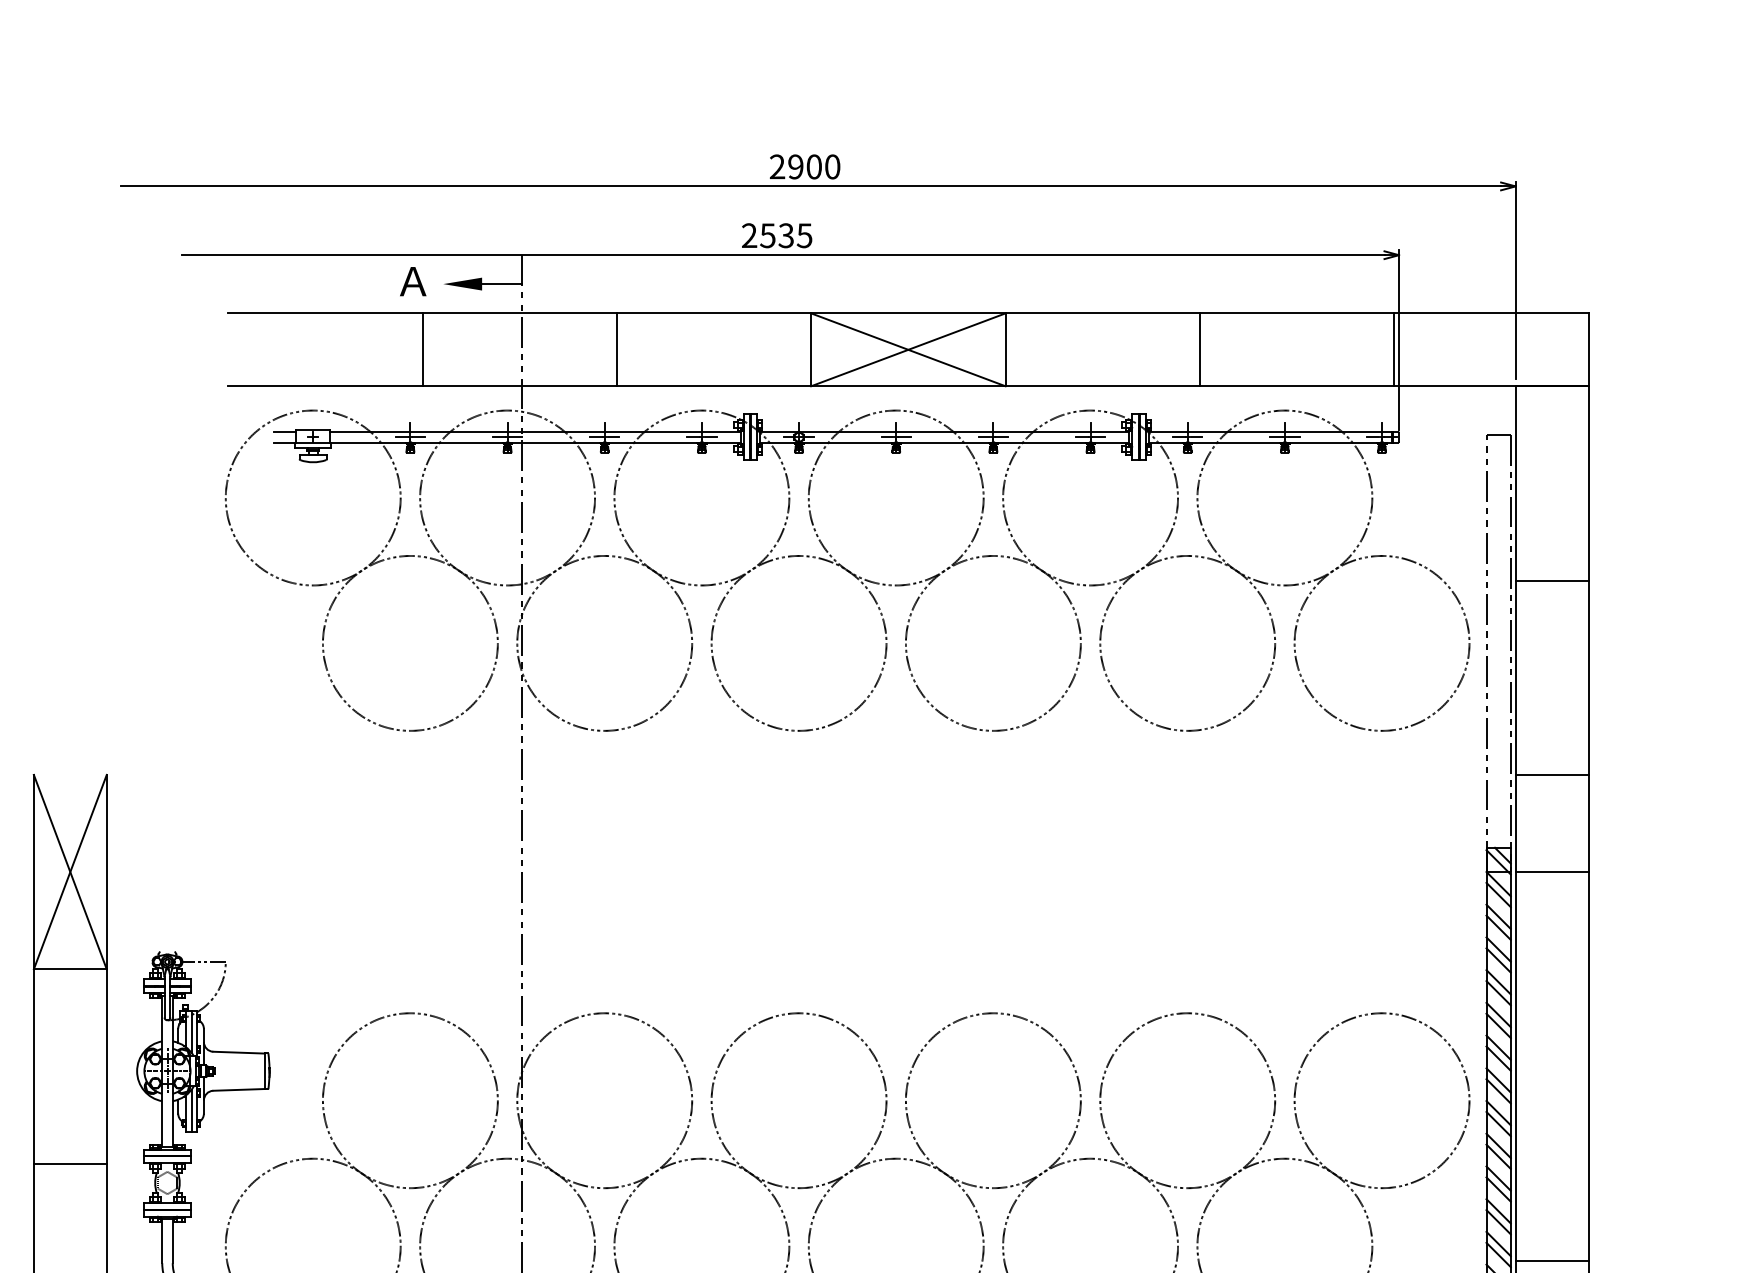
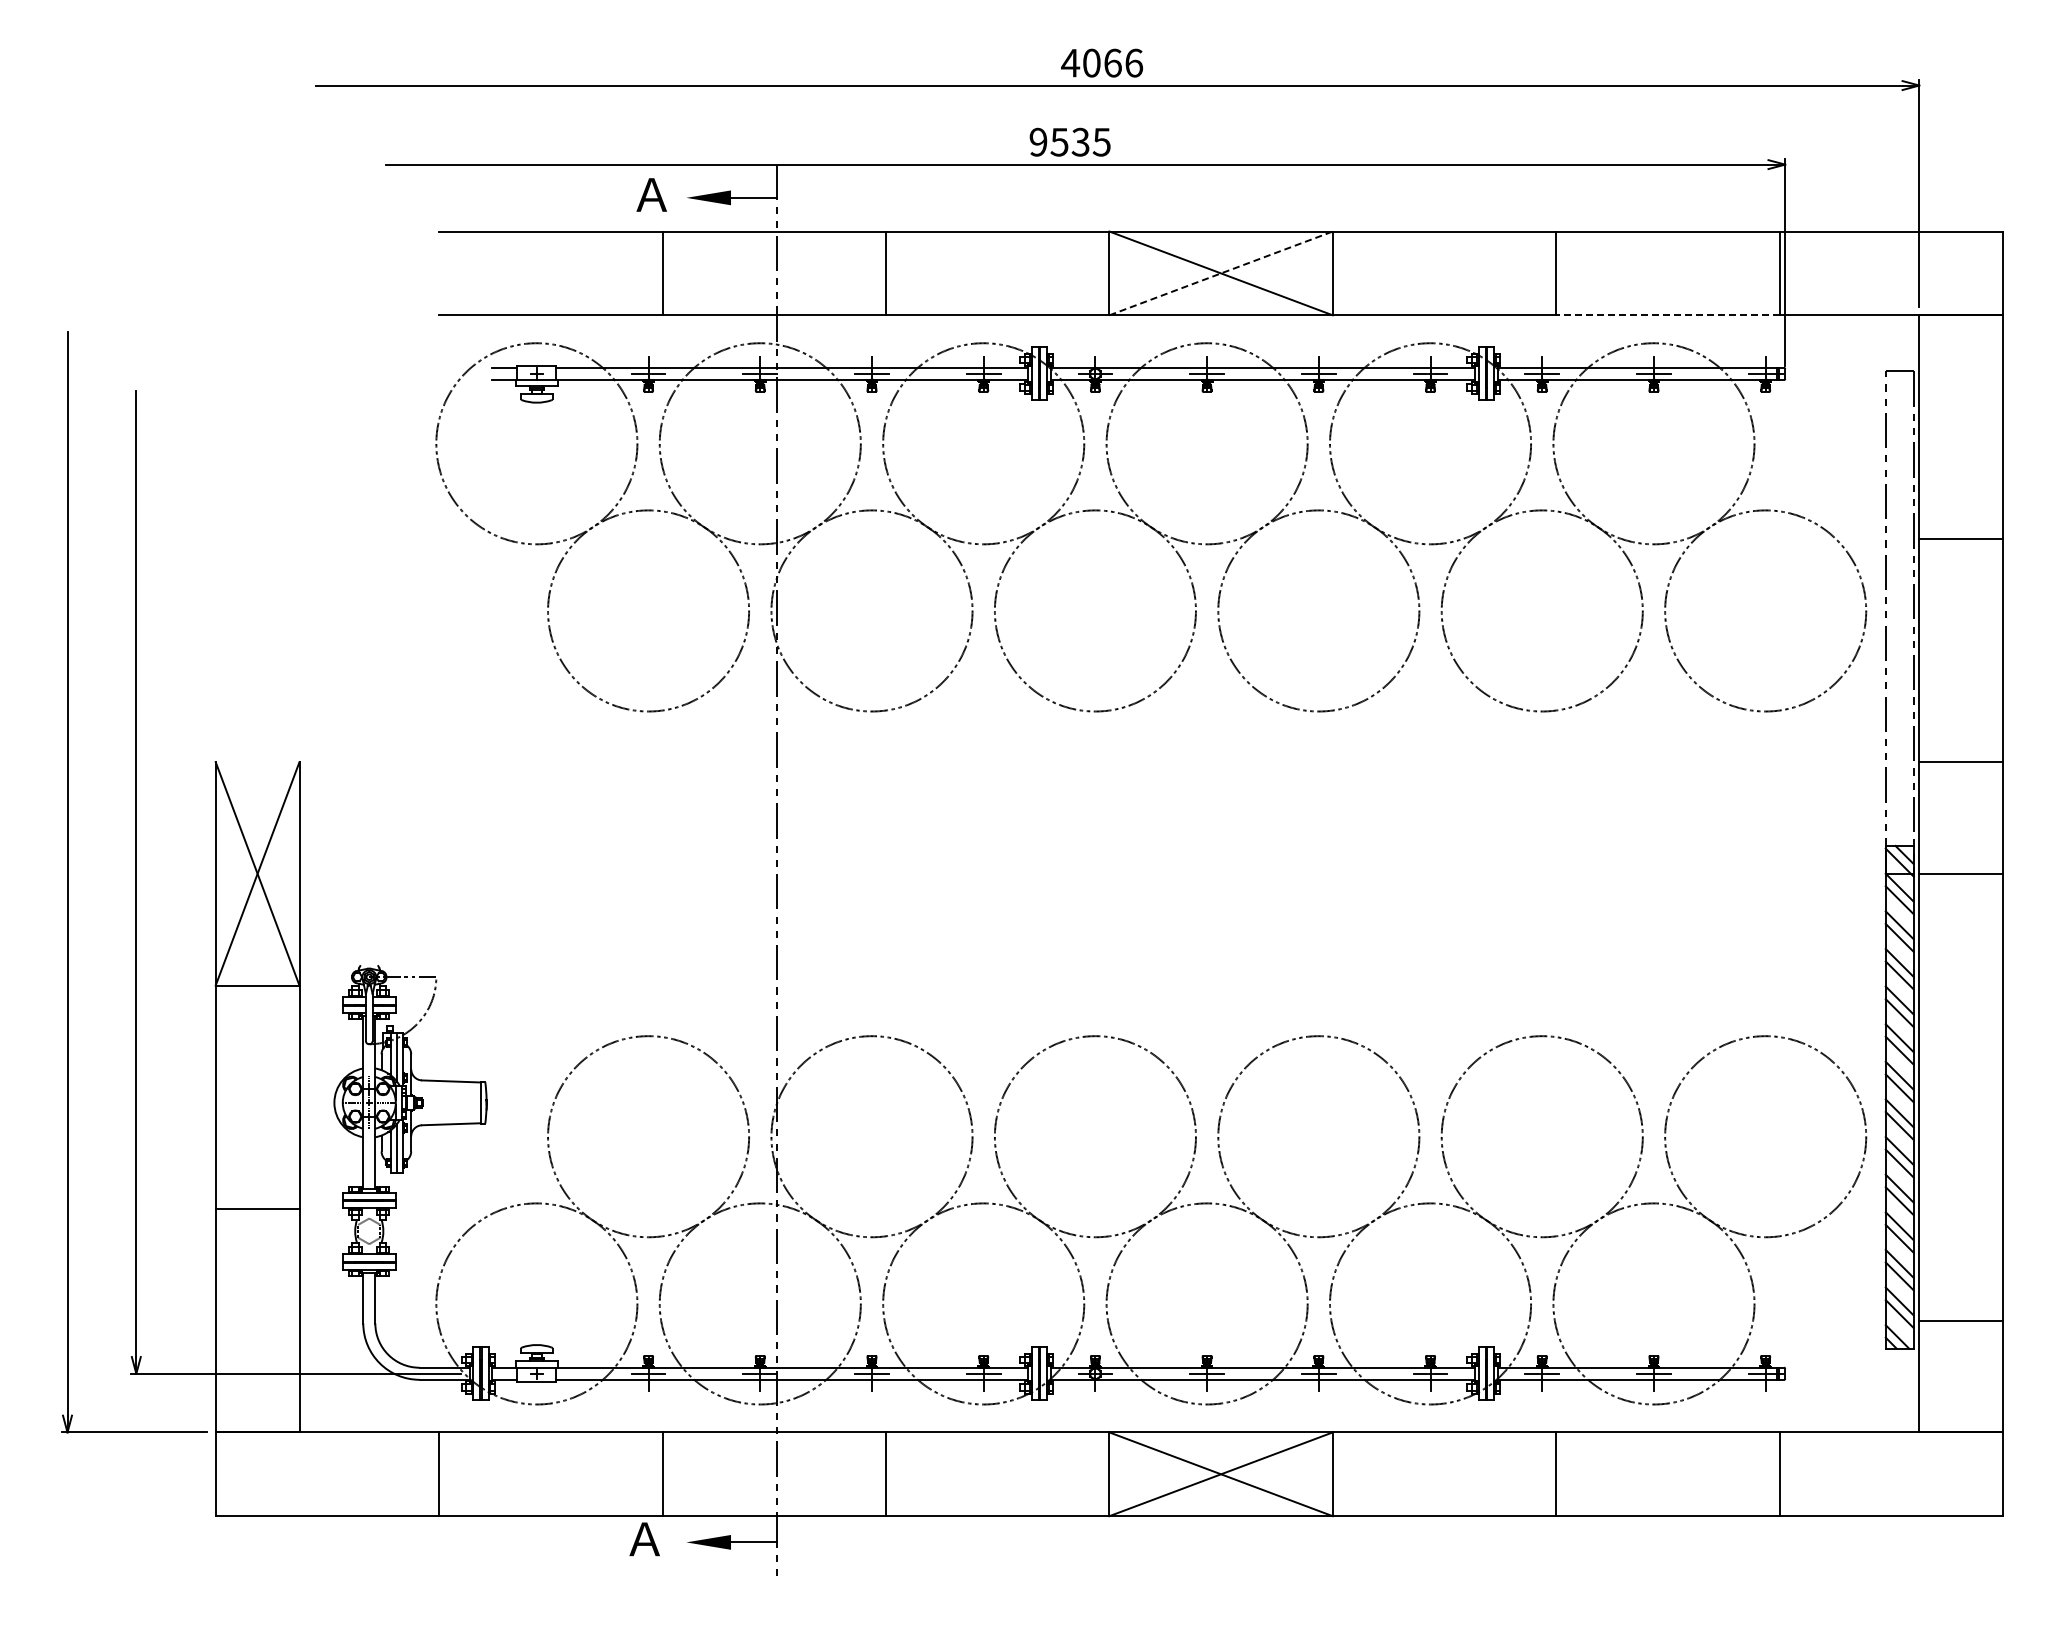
text: (805, 166) -> (1102, 62), 2900 -> 4066
text: (749, 235) -> (1038, 142), 2535 -> 9535
line: (908, 349) -> (1221, 273), solid -> dashed
line: (1296, 386) -> (1667, 315), solid -> dashed

